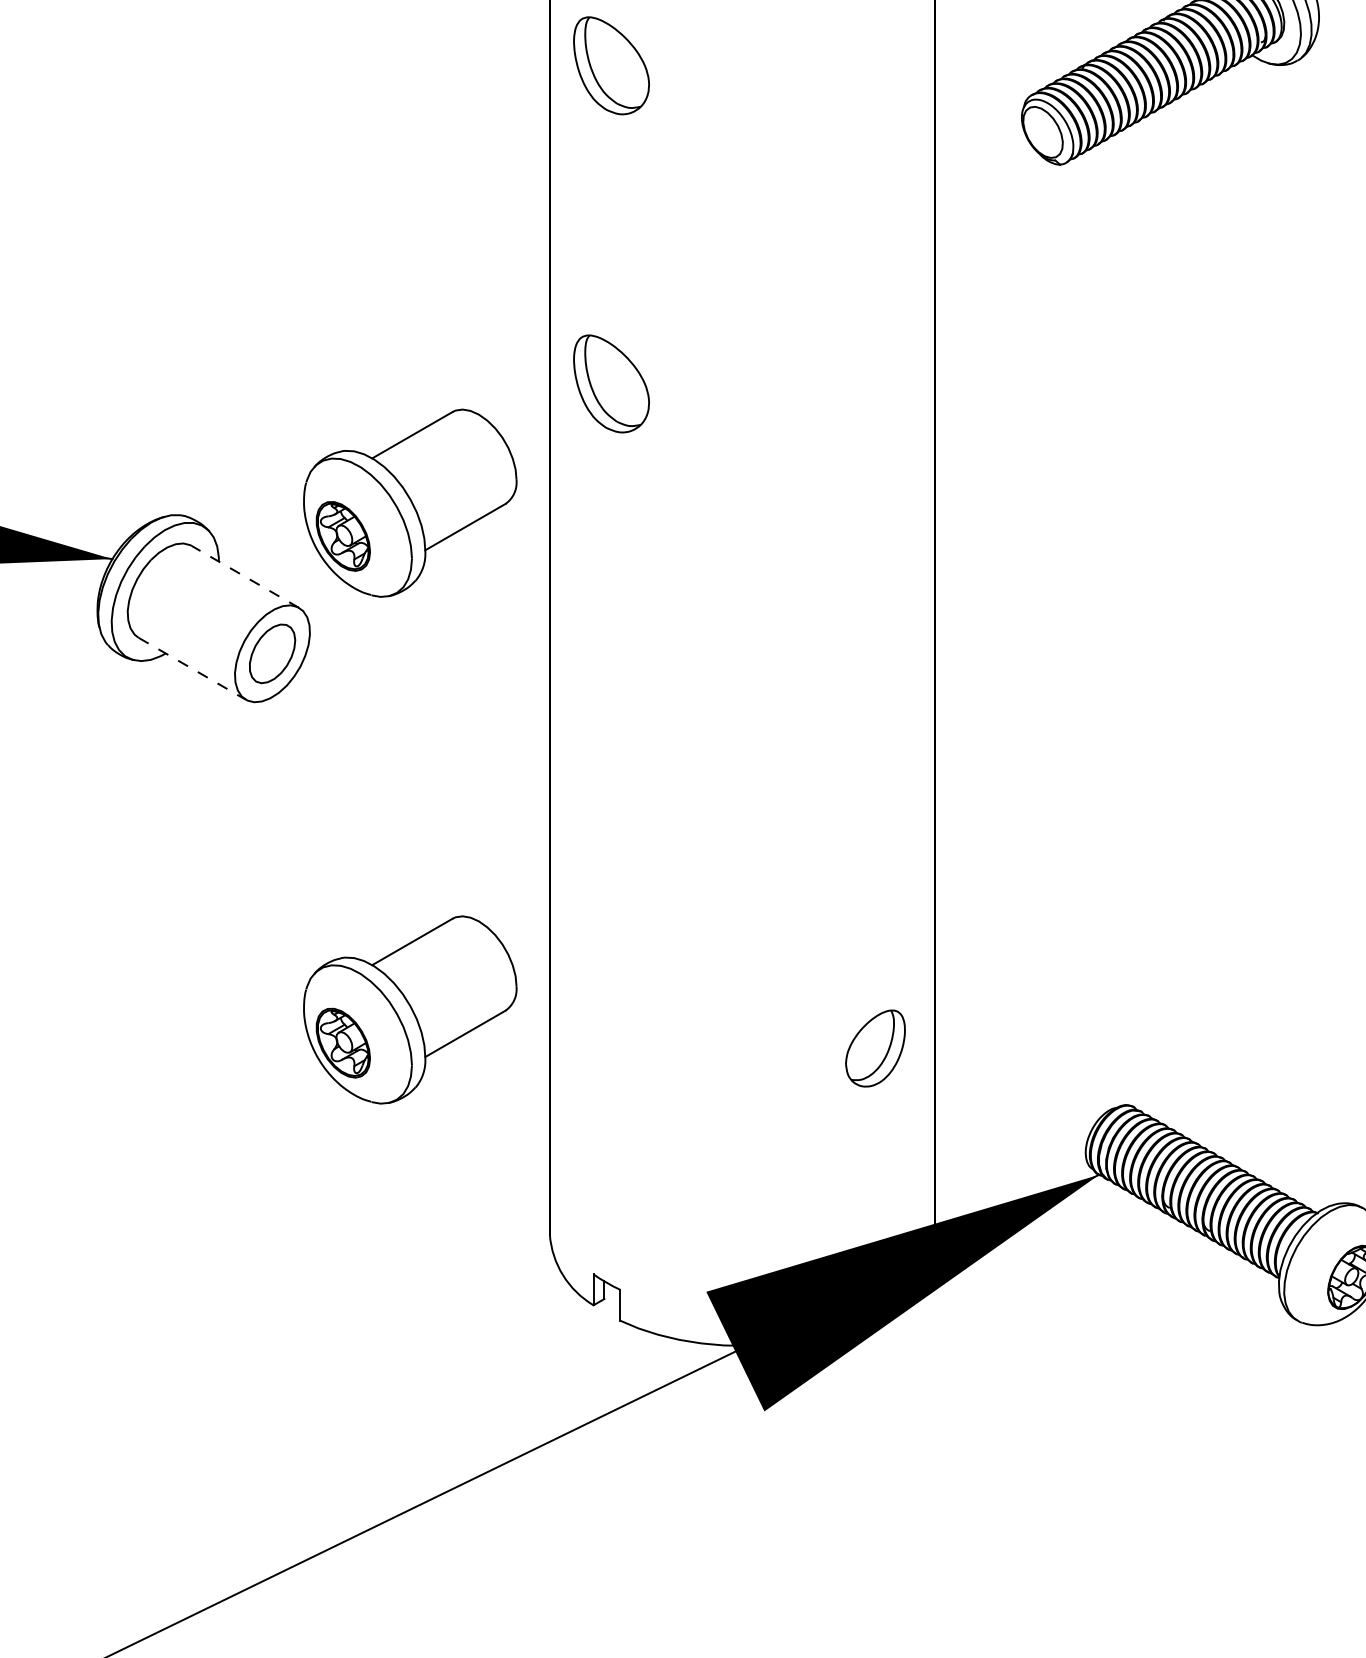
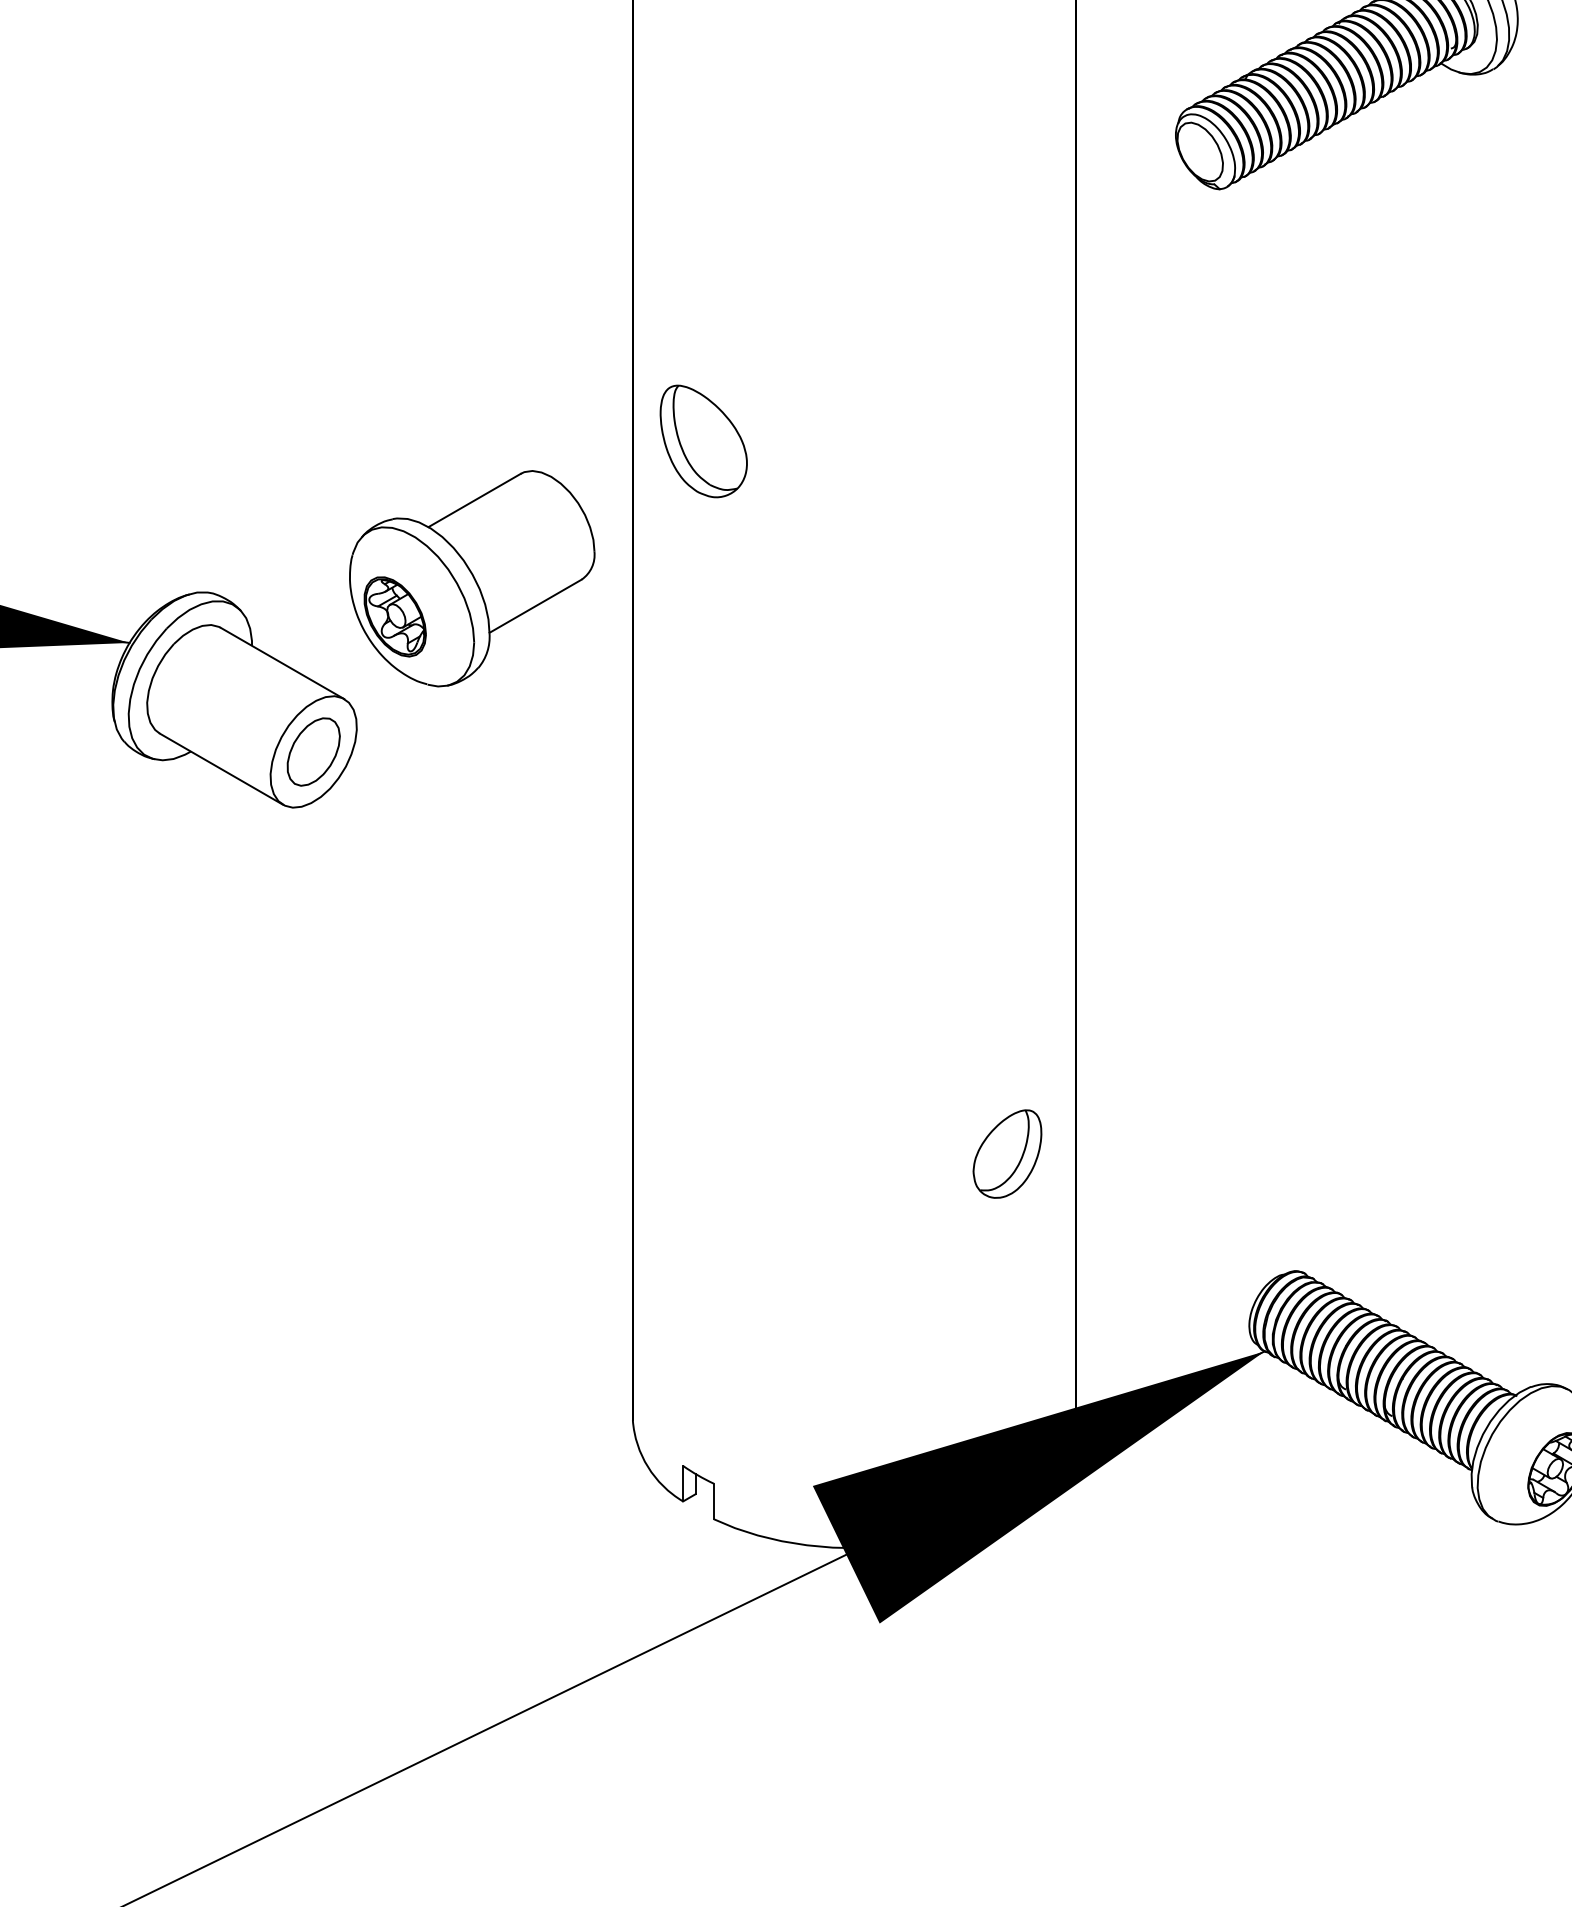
part: (611, 65) -> (703, 75), removed
line: (245, 576) -> (282, 663), dashed -> solid
line: (192, 669) -> (221, 769), dashed -> solid
part: (410, 1009) -> (472, 1161), removed
part: (875, 1048) -> (1007, 1153), moved

